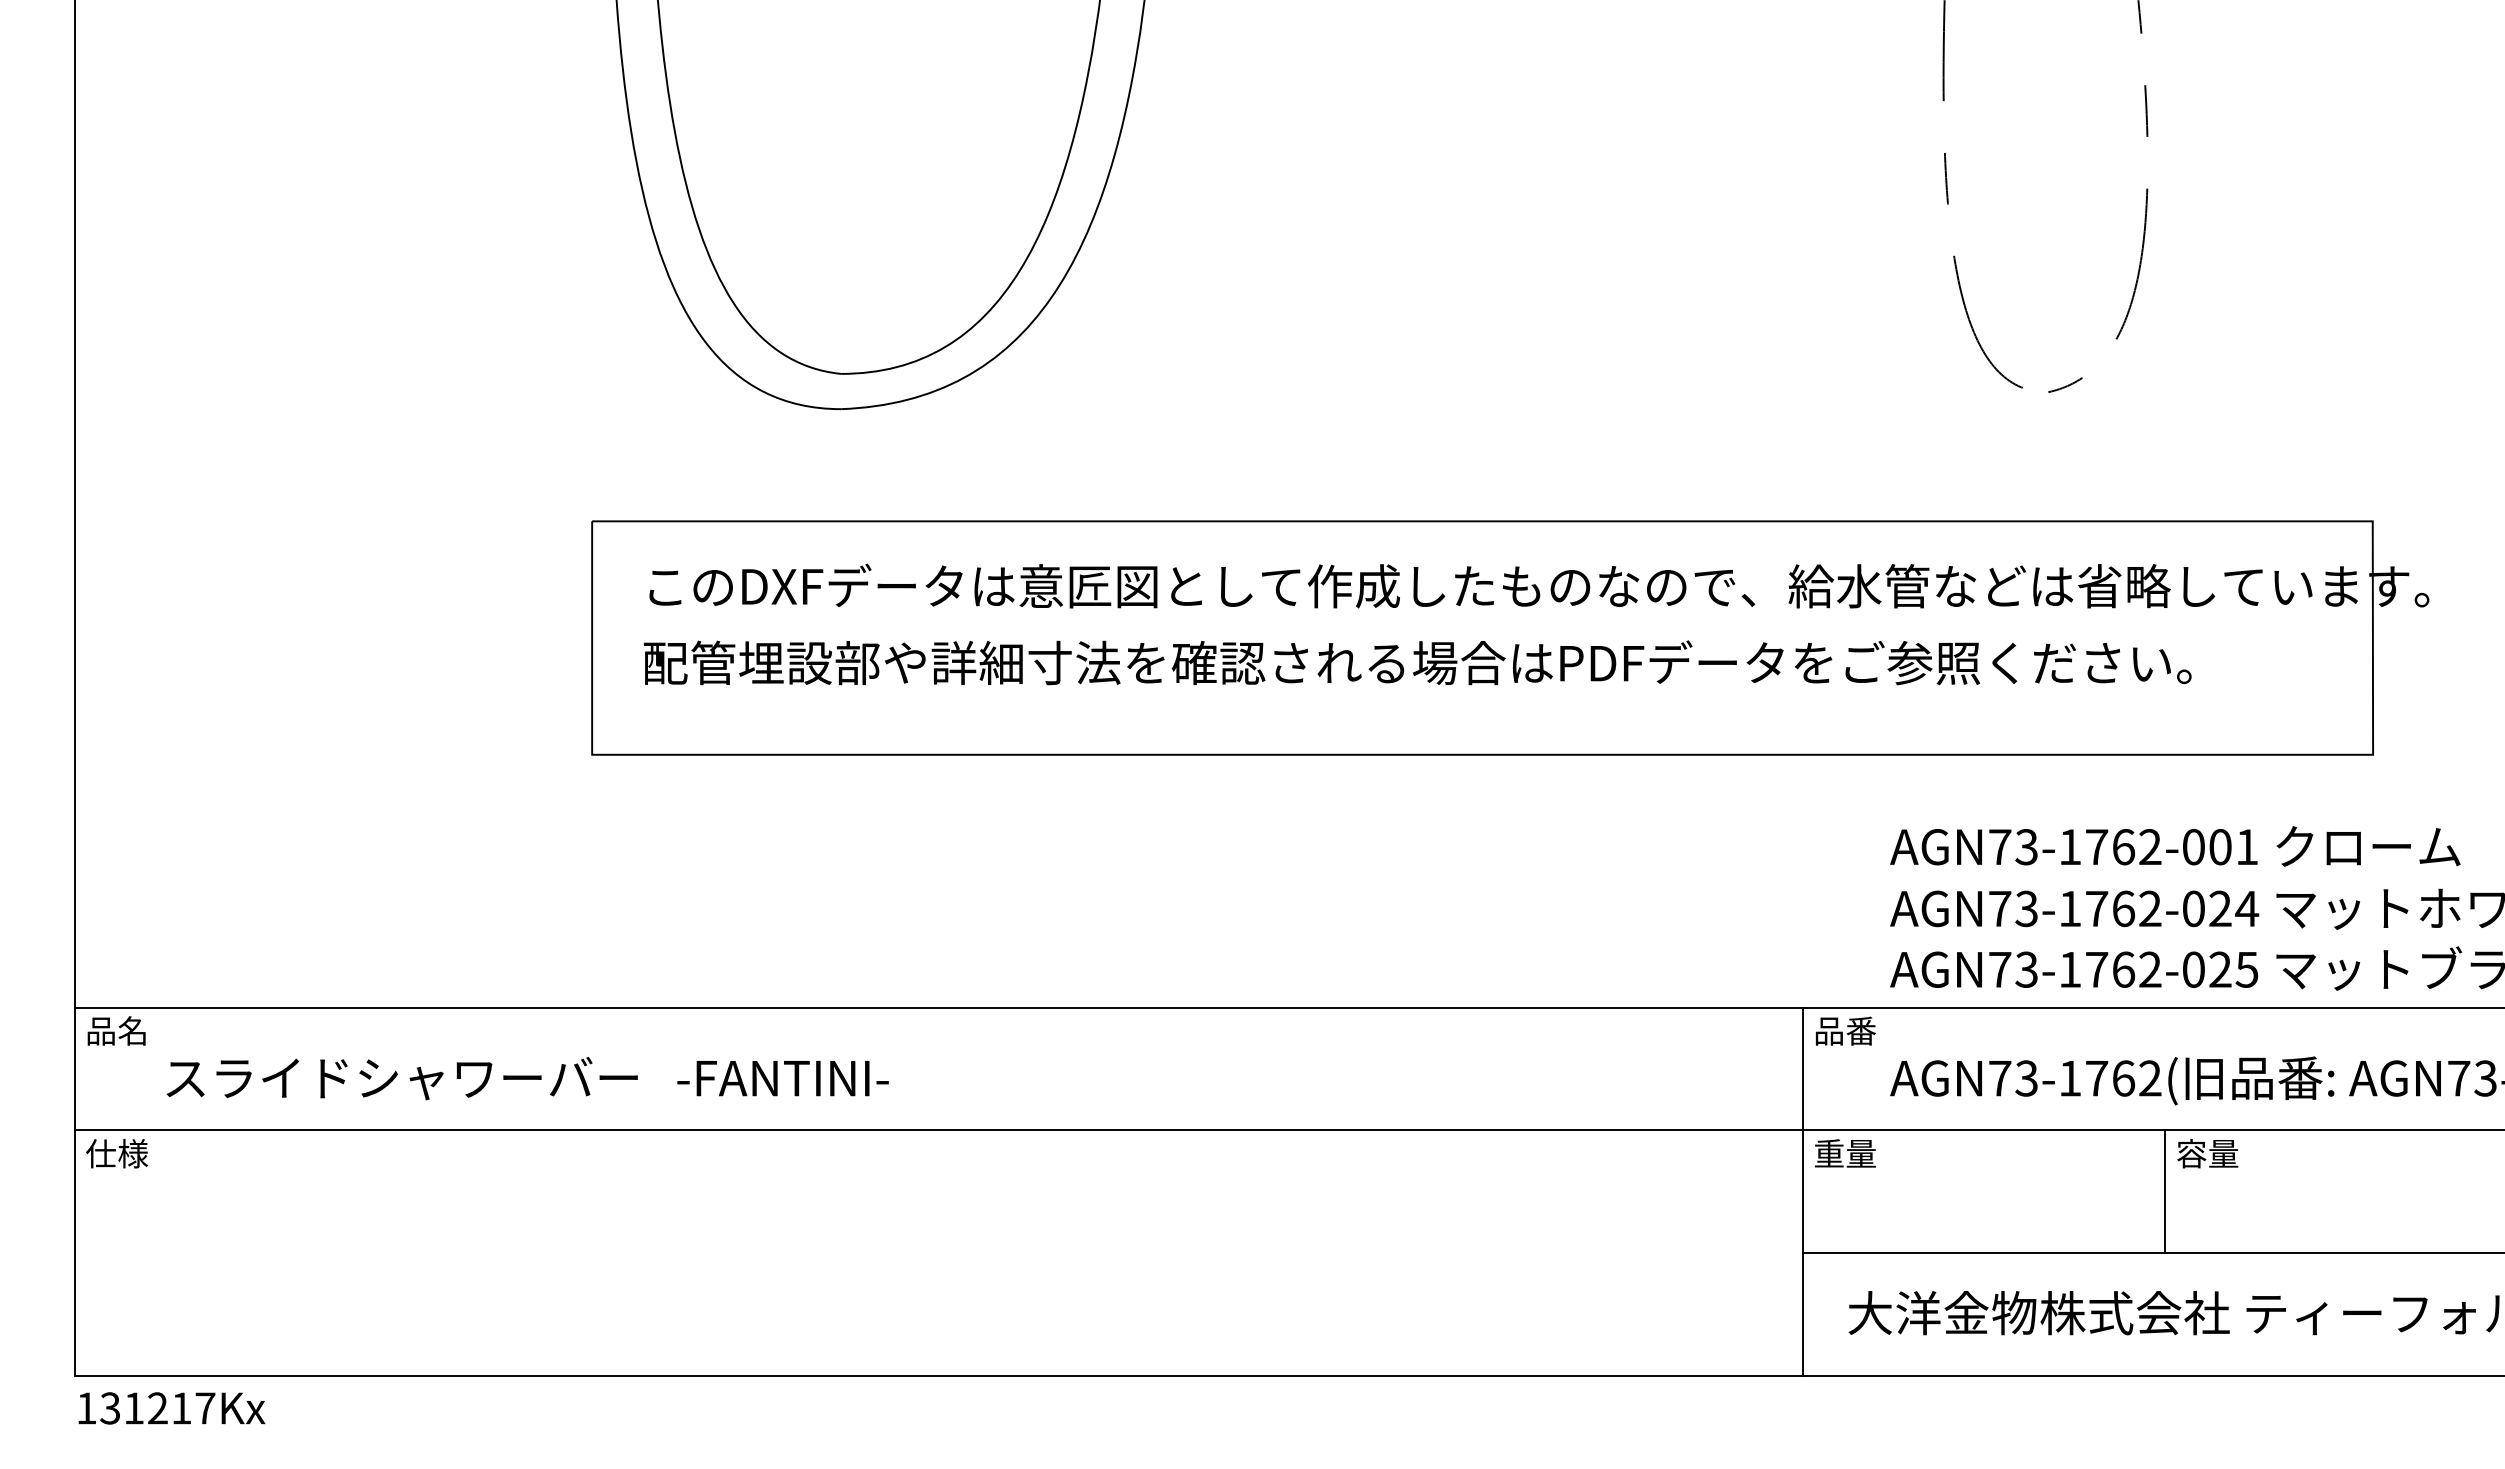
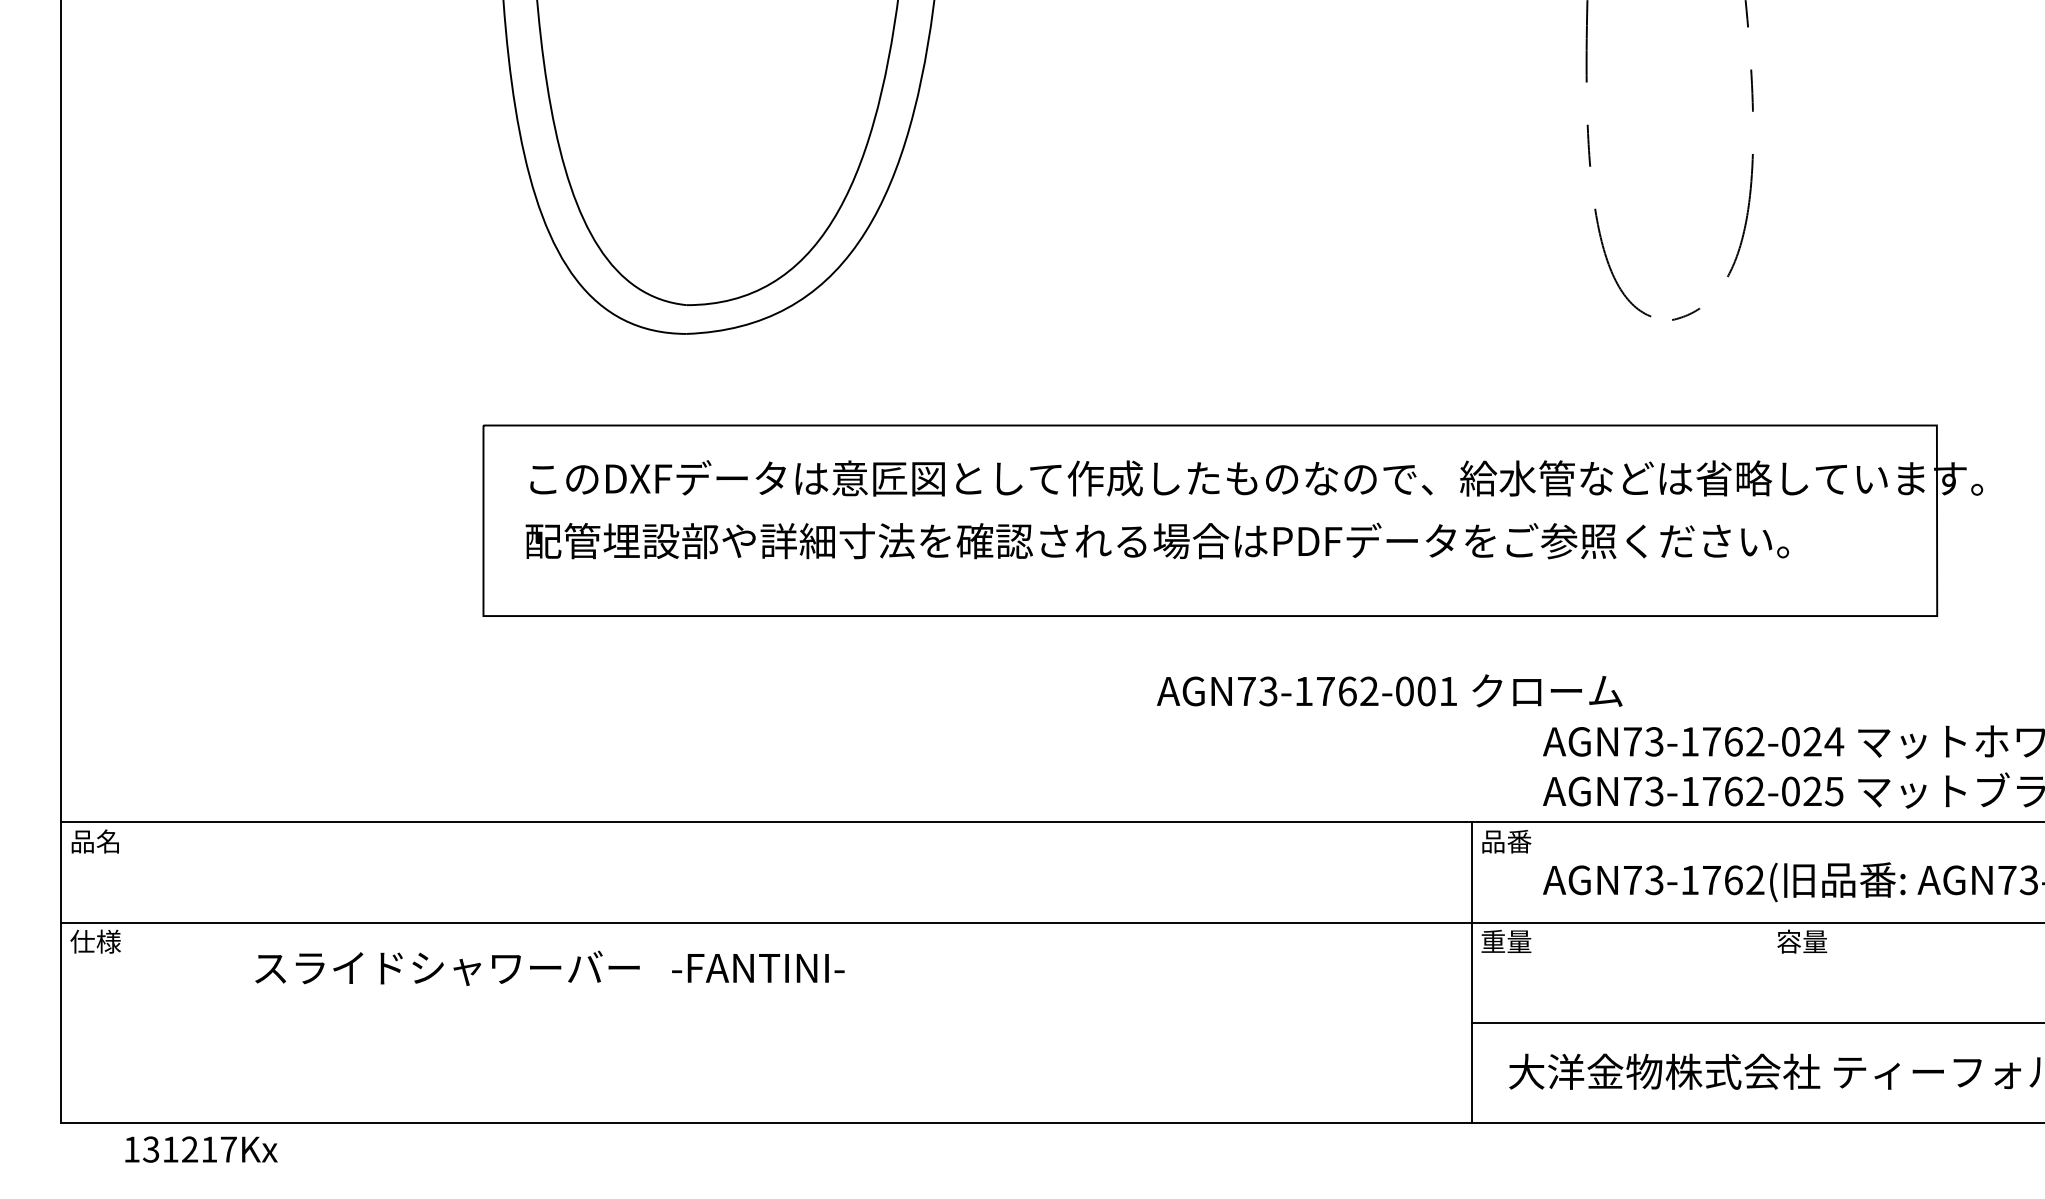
text: (2175, 845) -> (1389, 690), moved
text: (527, 1077) -> (549, 967), moved
line: (2165, 1191) -> (1767, 972), removed
text: (171, 1408) -> (201, 1149), moved

